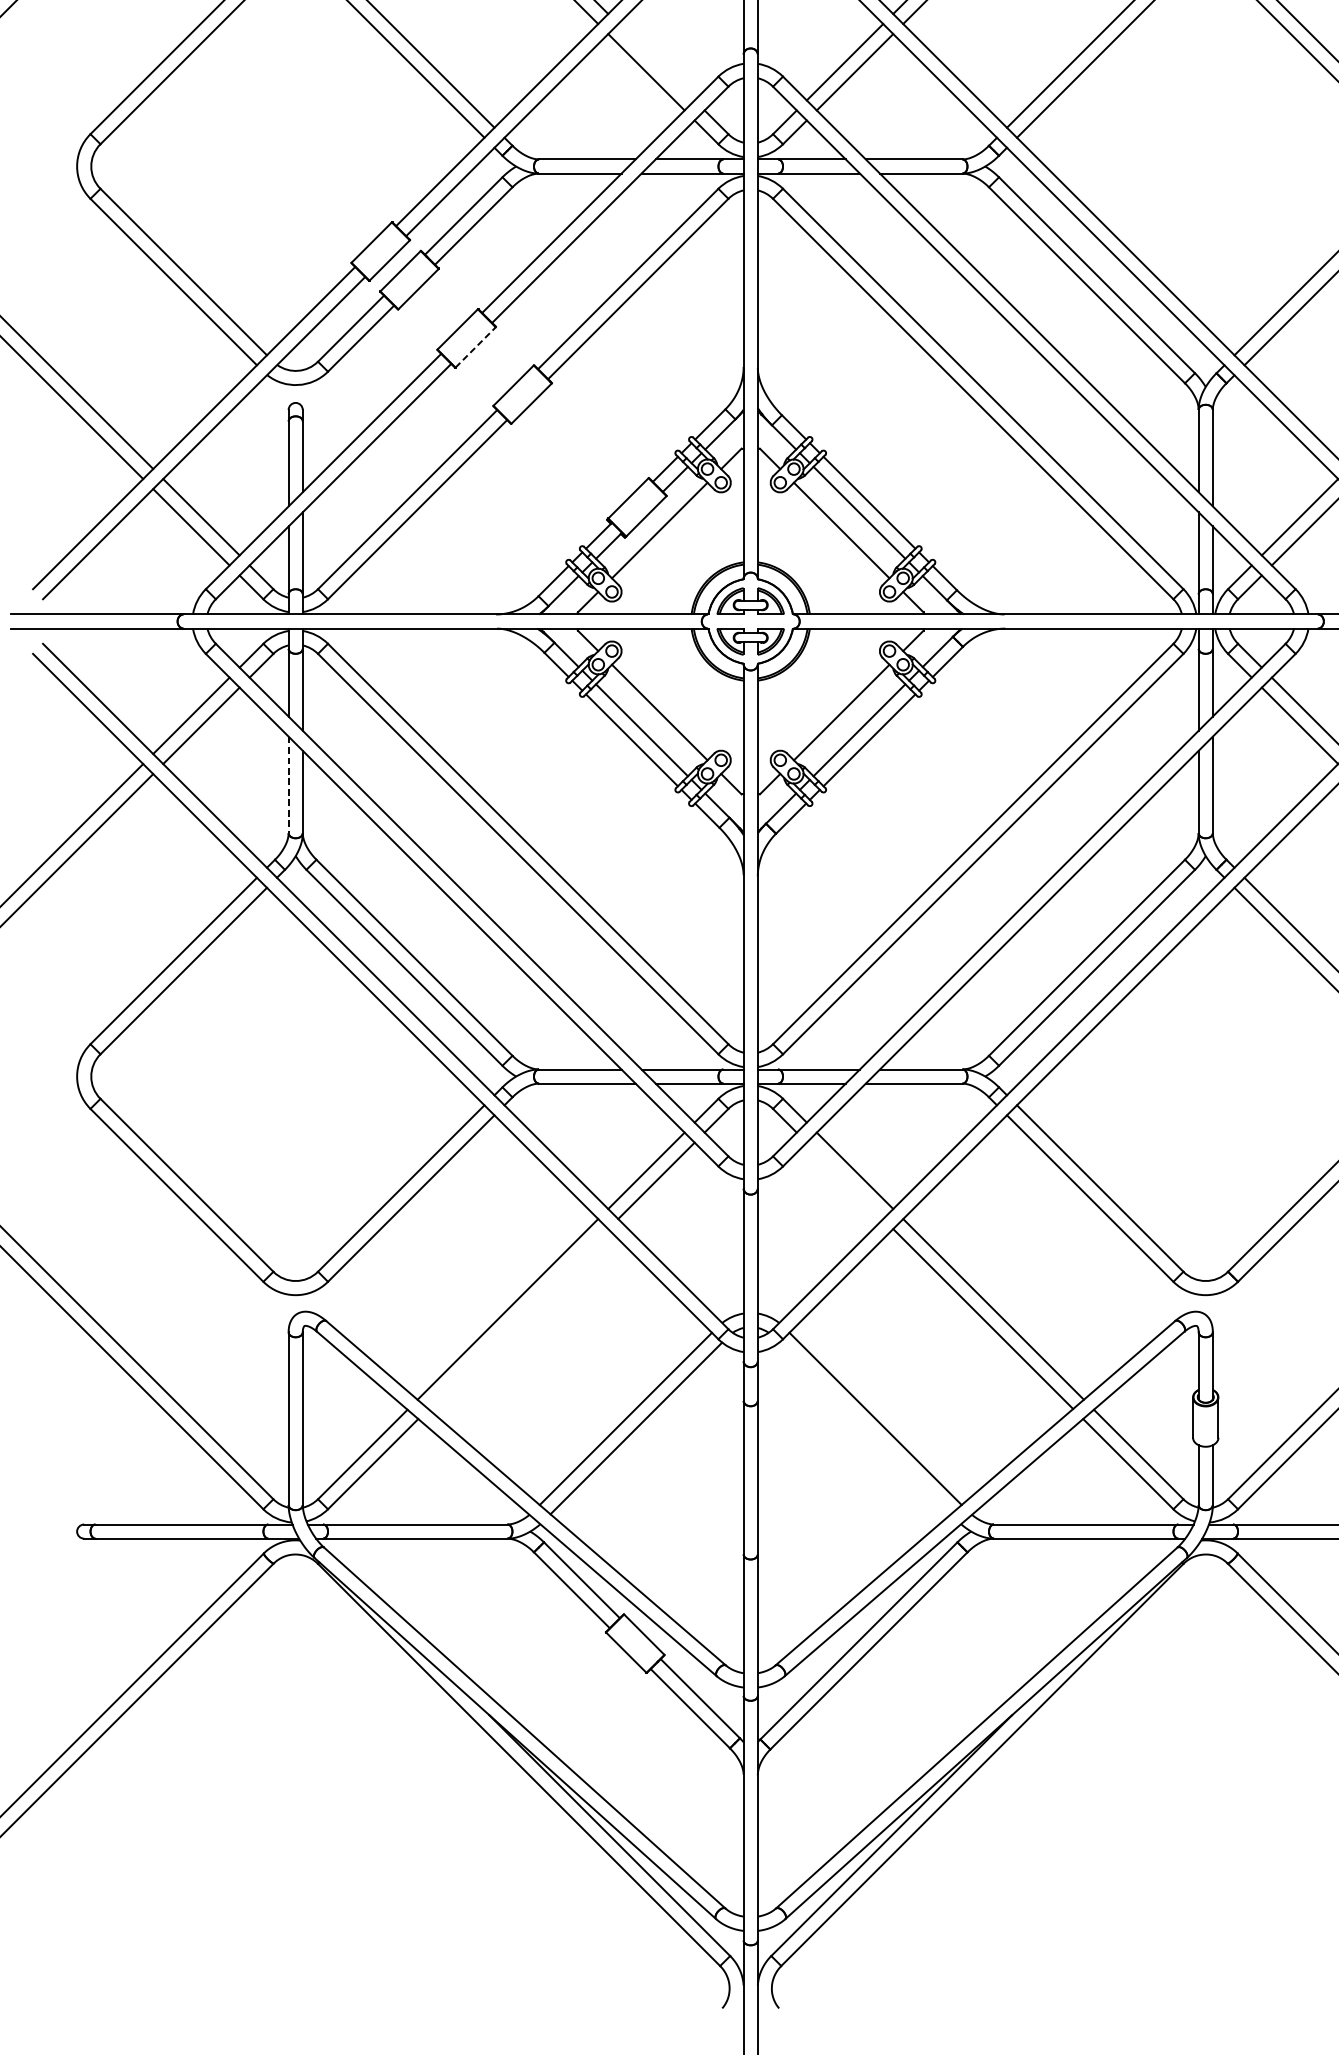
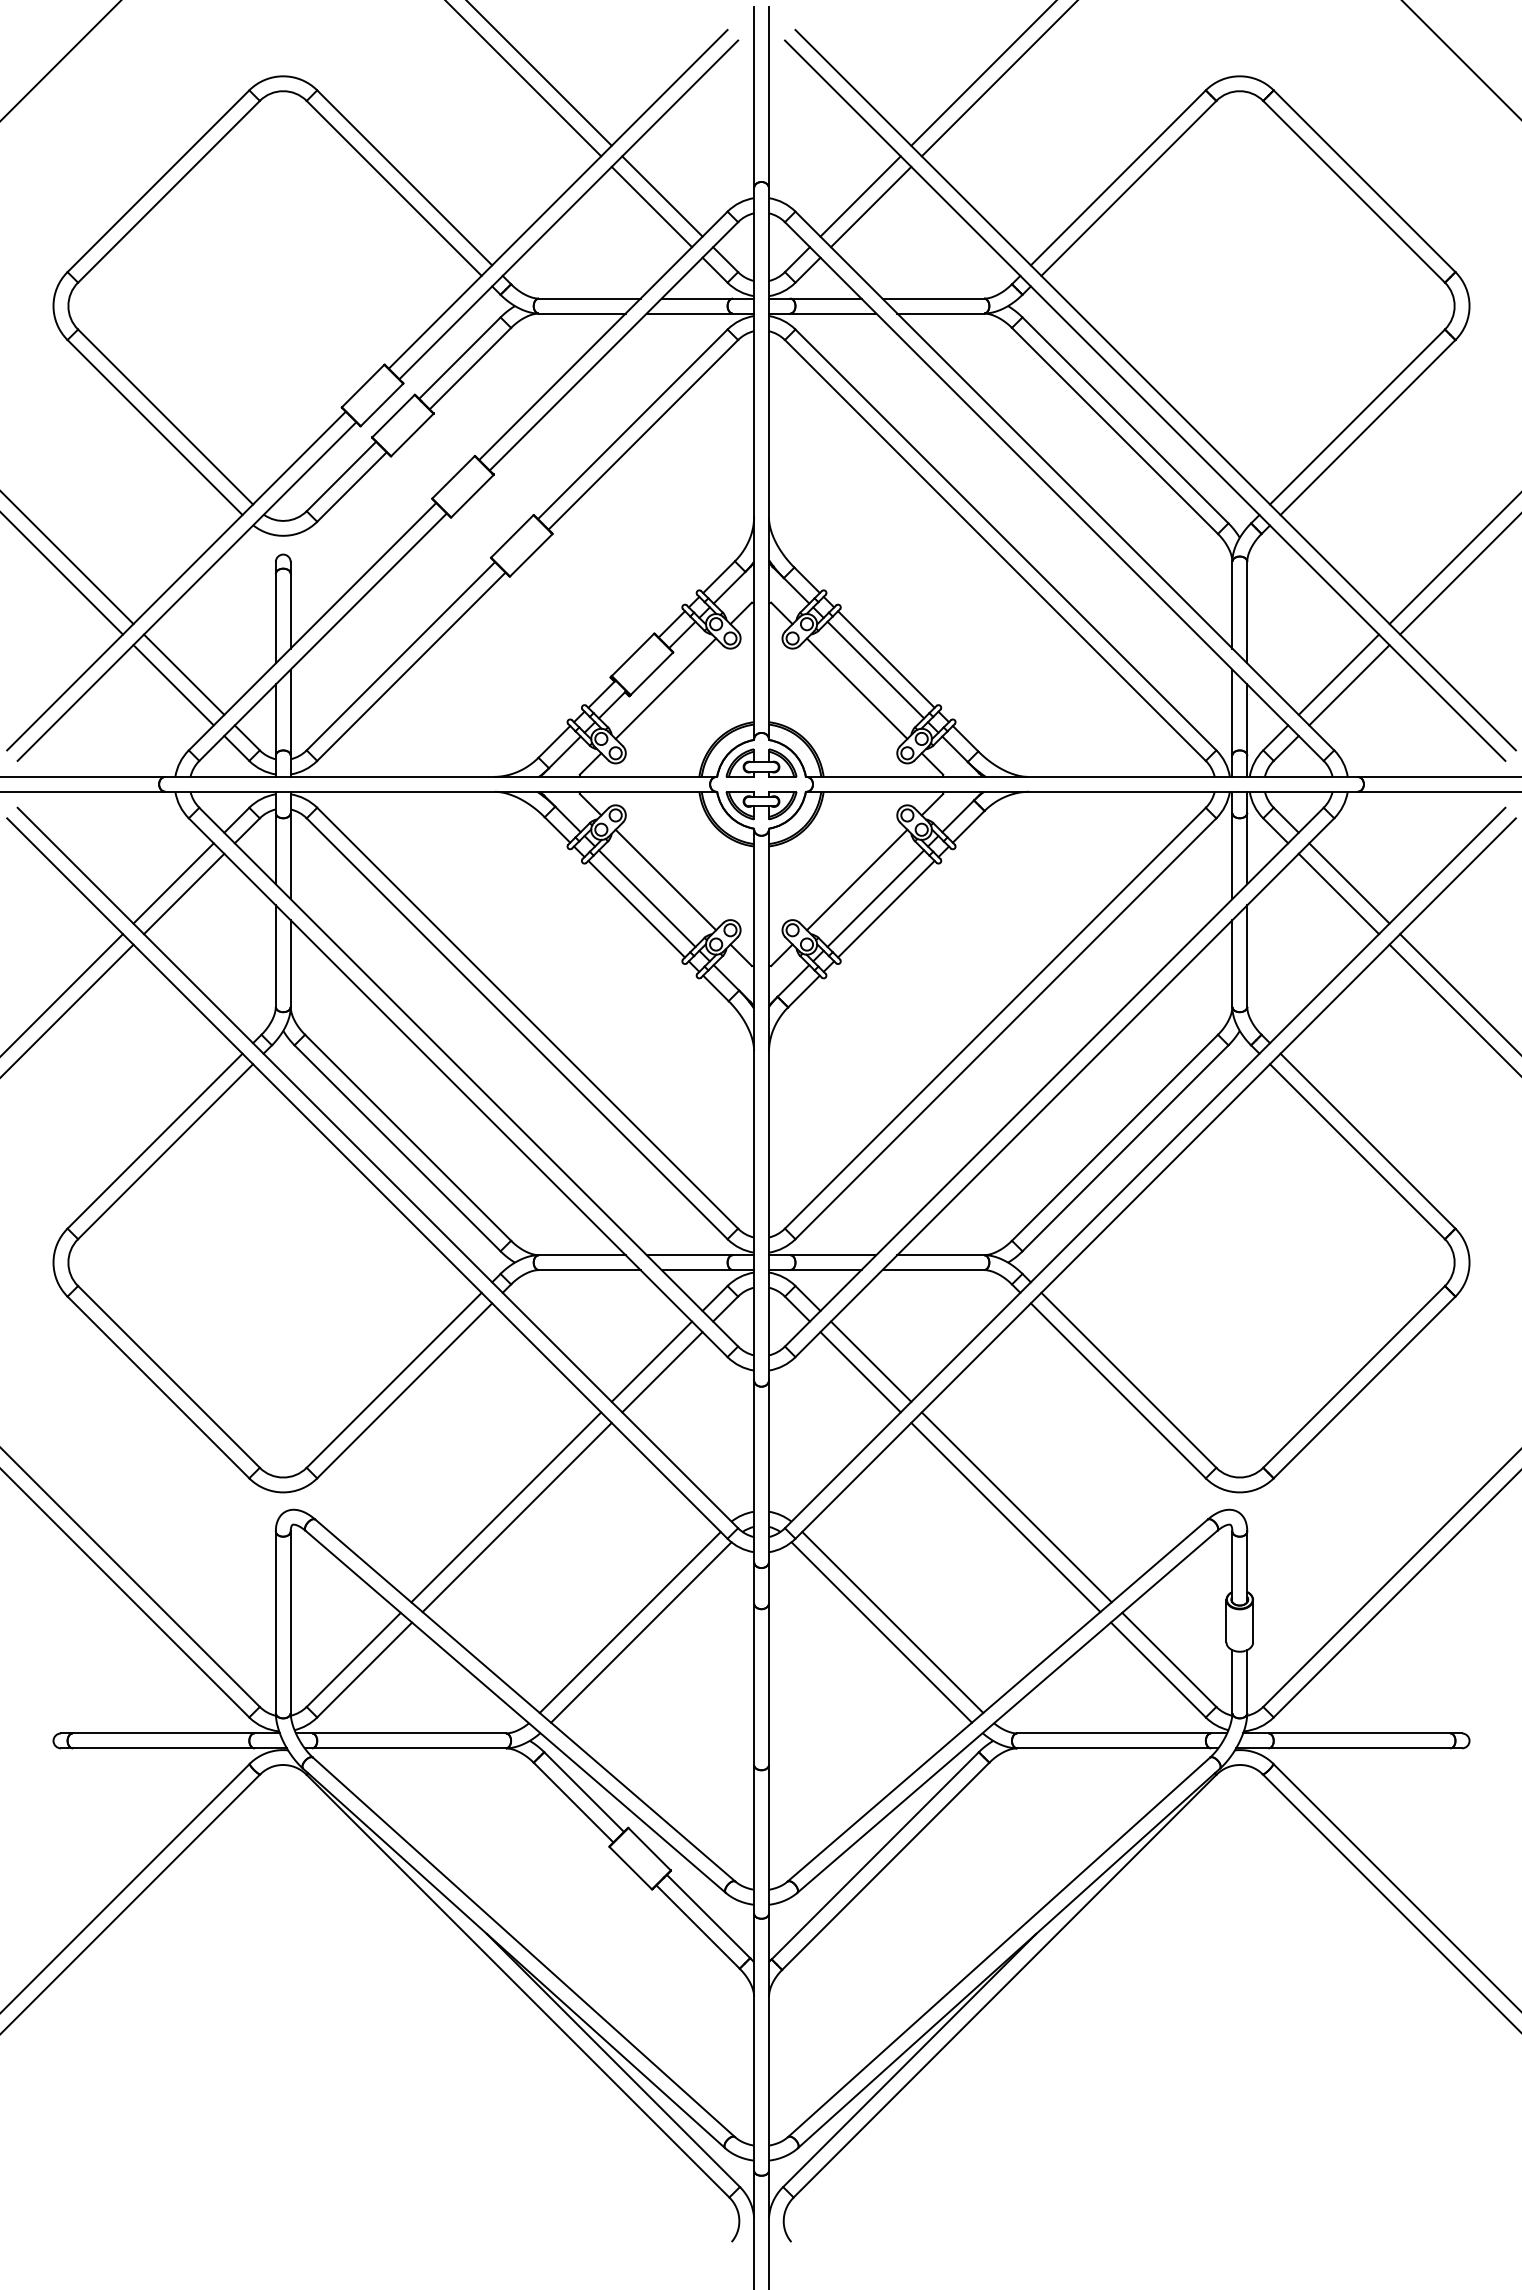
line: (656, 62) -> (662, 196), added
line: (475, 347) -> (472, 496), dashed -> solid
line: (288, 785) -> (275, 956), dashed -> solid
line: (844, 1181) -> (860, 1372), added
line: (517, 1319) -> (516, 1517), added
line: (864, 1428) -> (881, 1632), added

